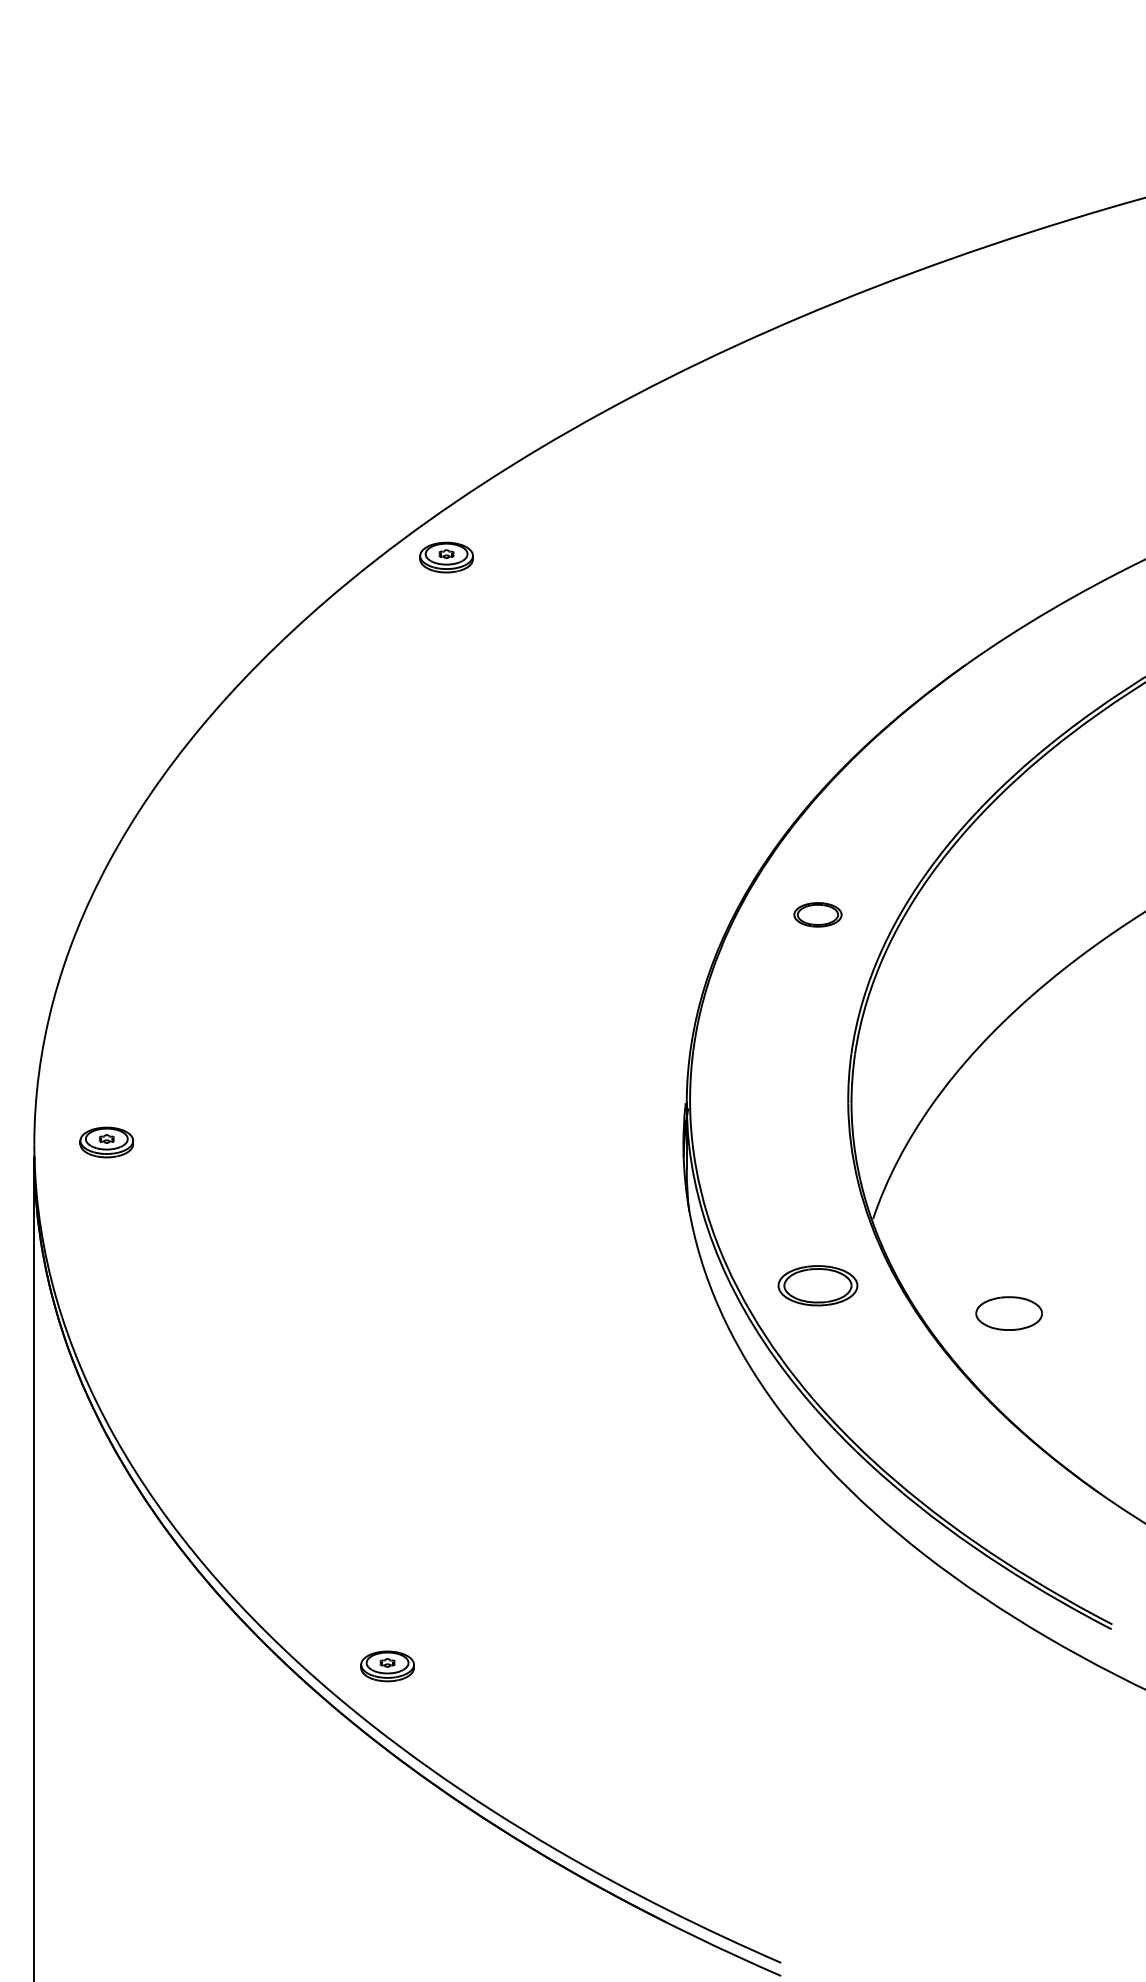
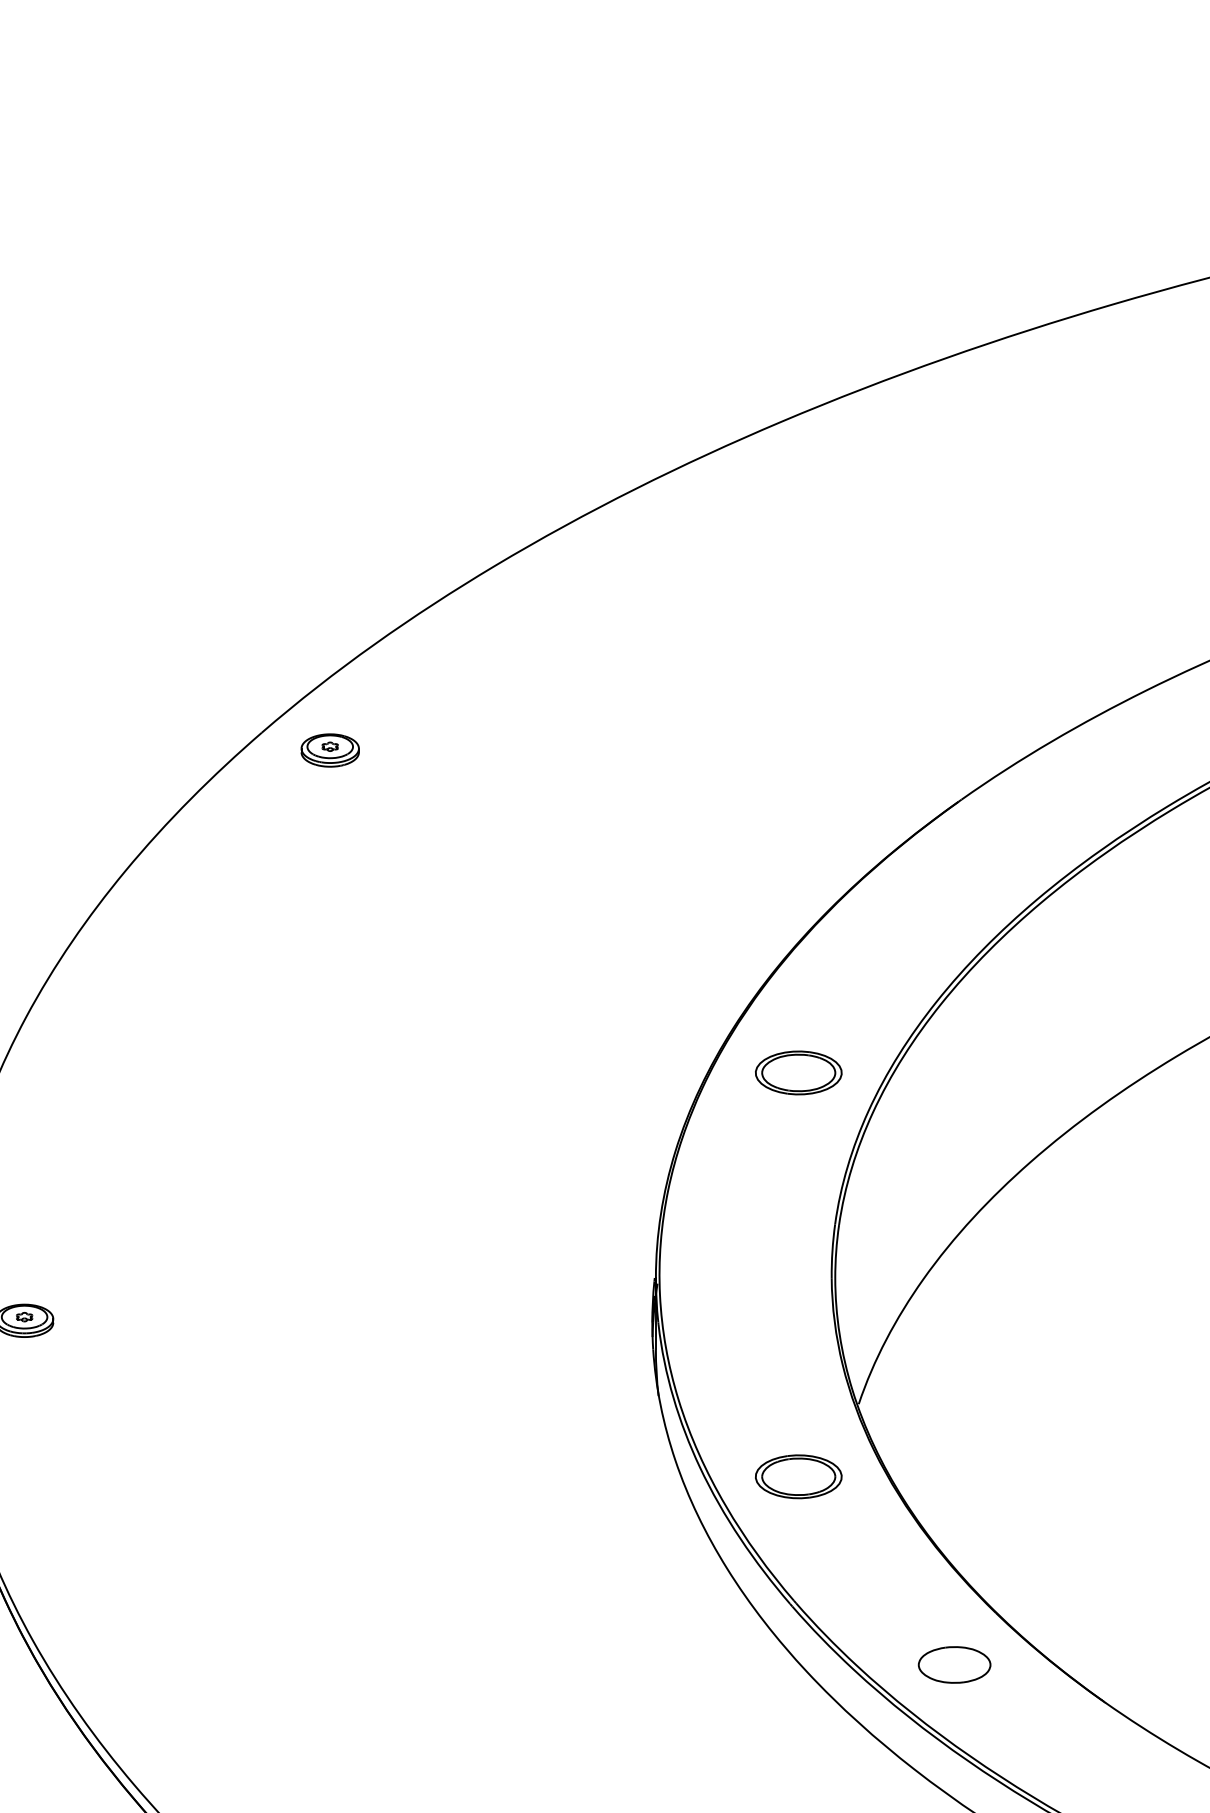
part: (446, 557) -> (330, 750), moved
part: (817, 914) -> (798, 1072), size x1.67
part: (1008, 1313) -> (953, 1664), moved

